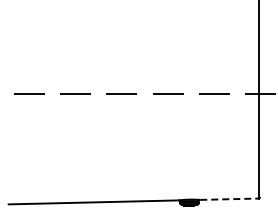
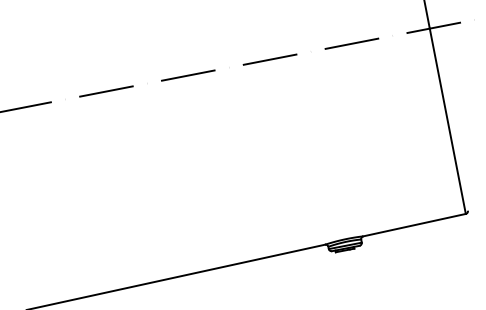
line: (229, 199) -> (414, 225), dashed -> solid

